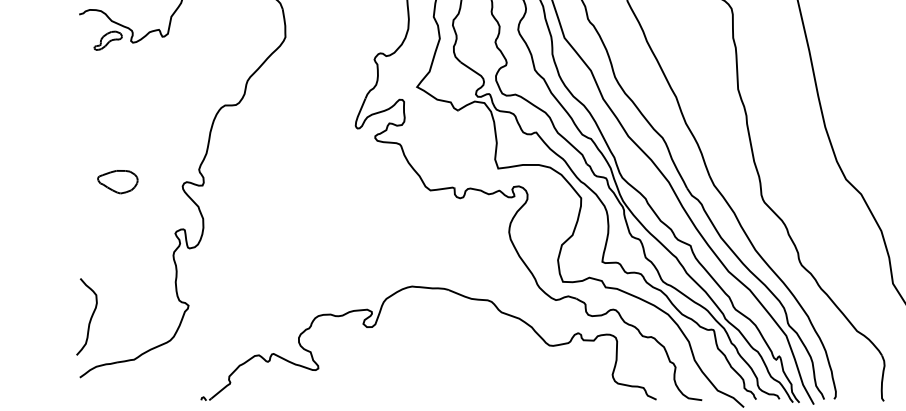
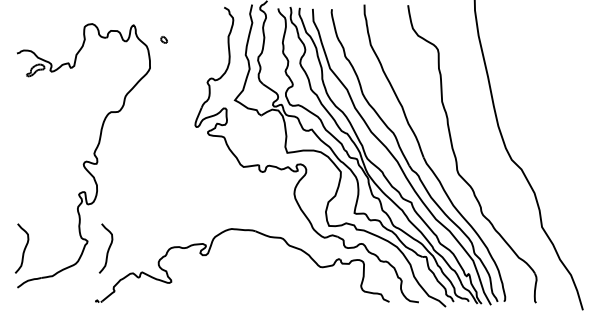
part: (117, 181) -> (41, 161), removed
curve: (219, 318) -> (107, 249), added

